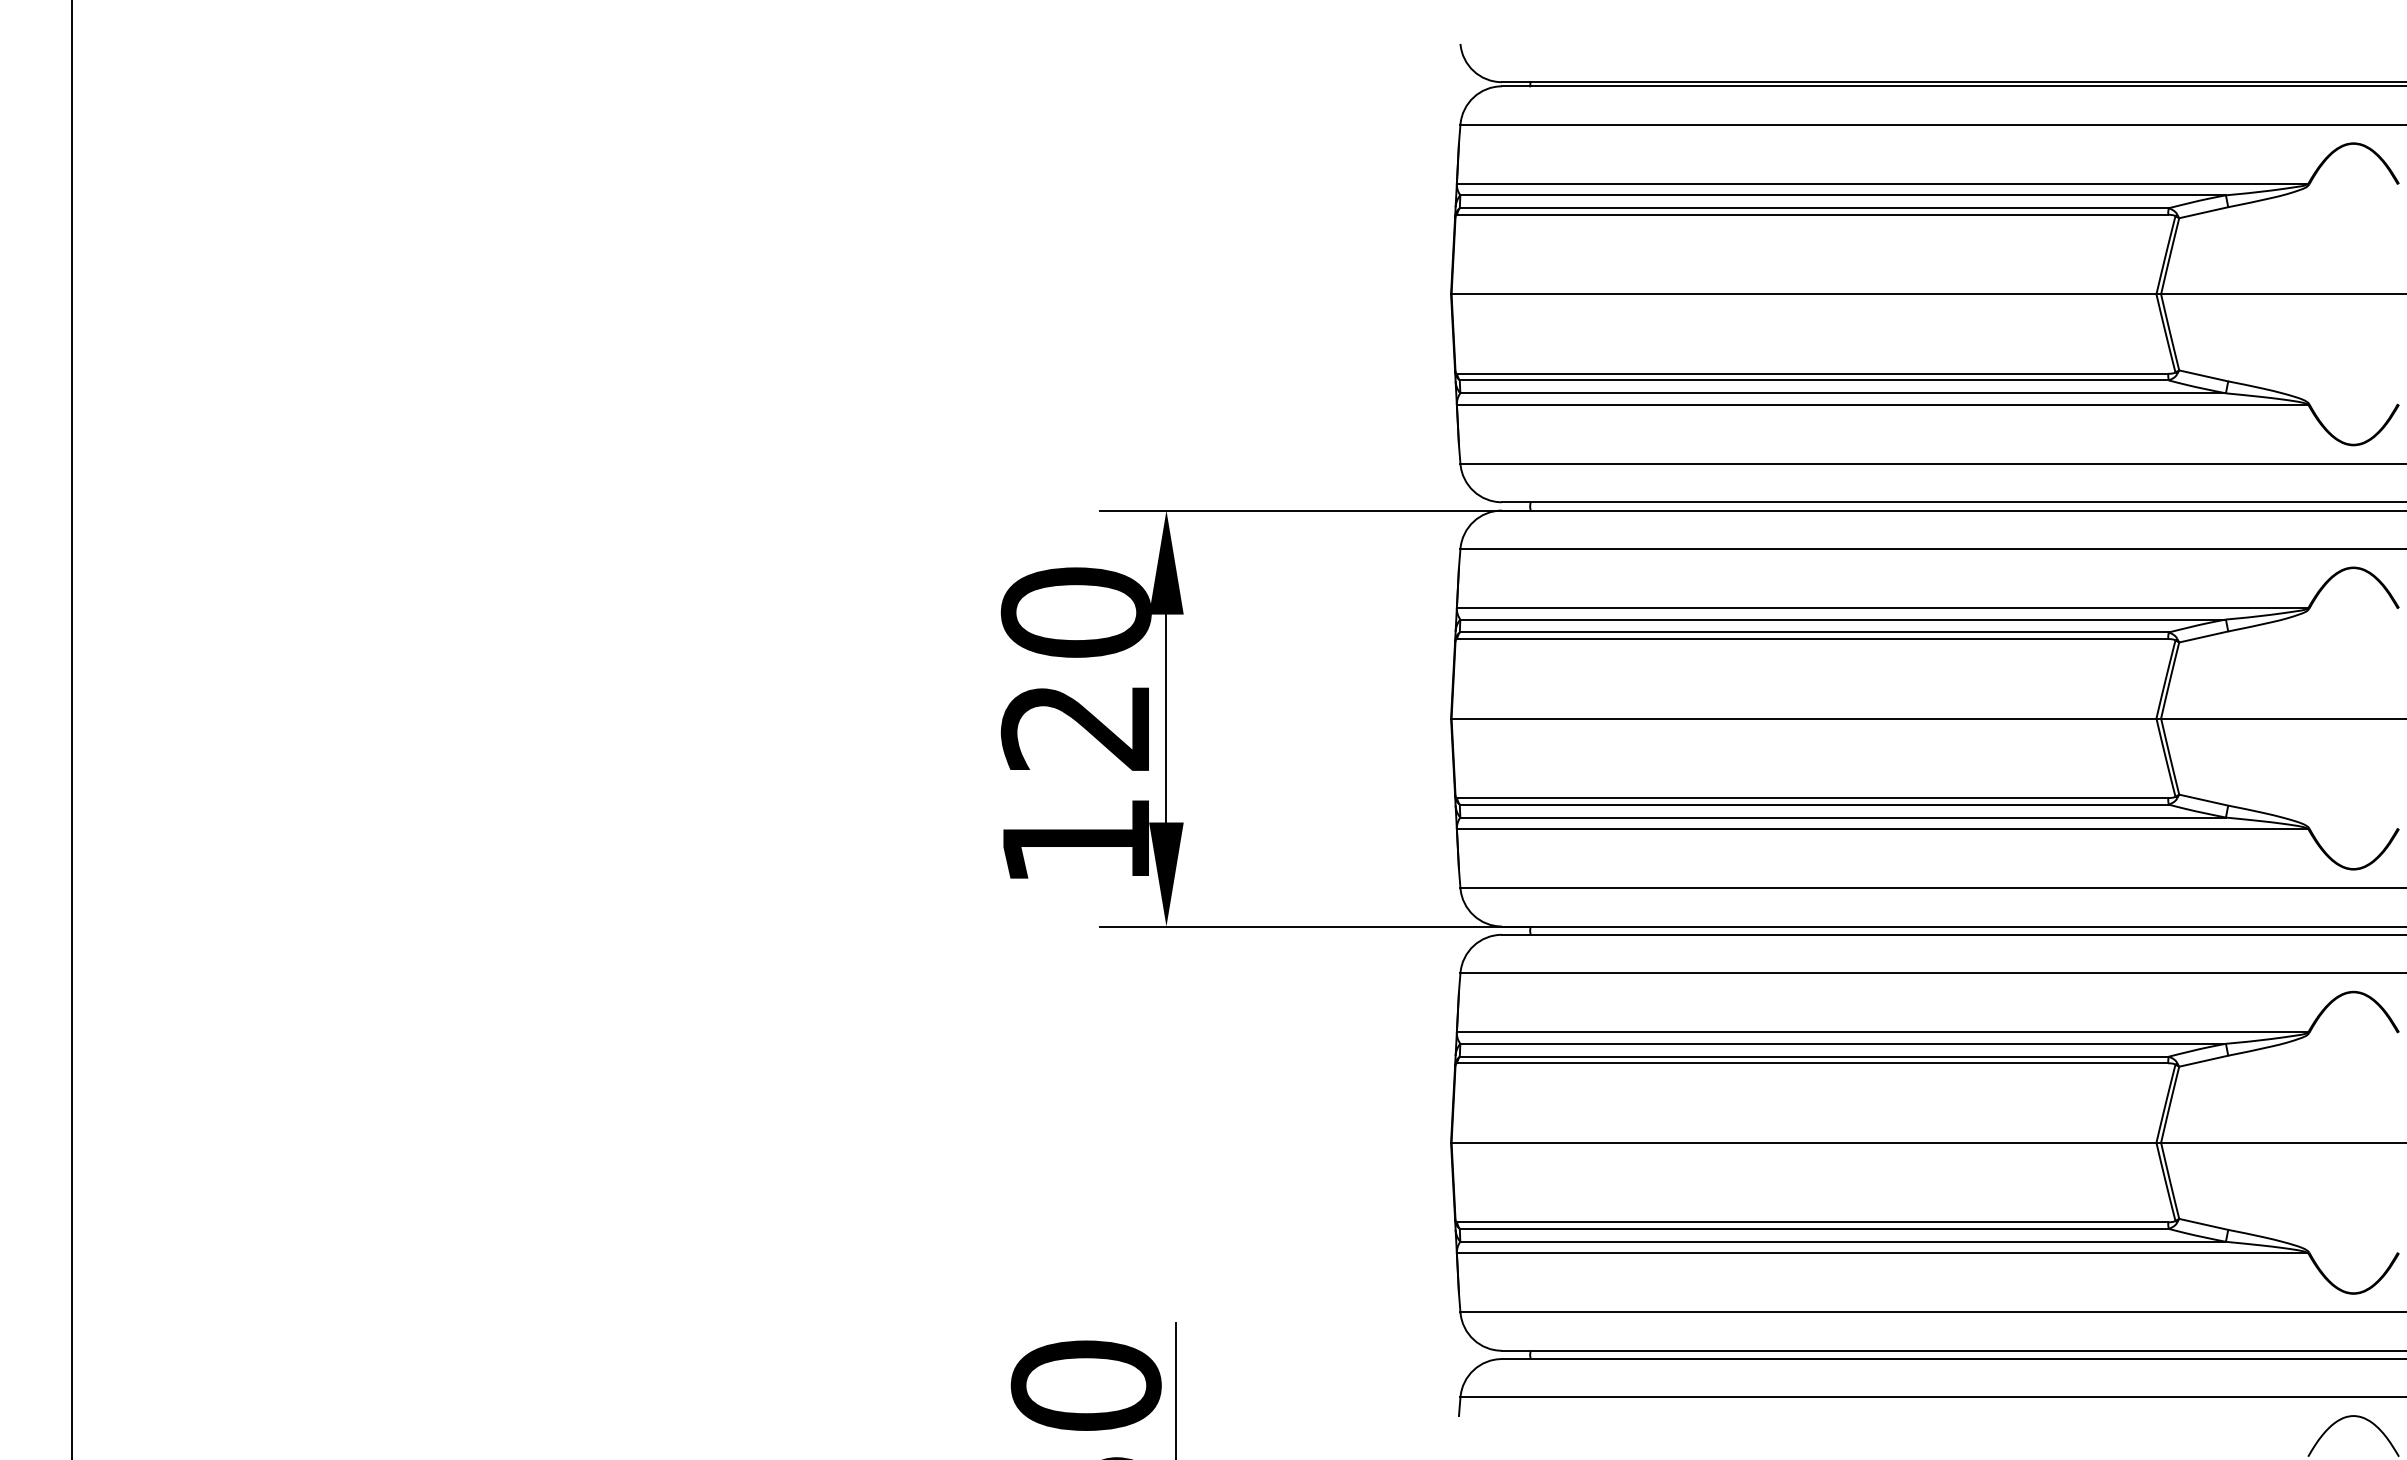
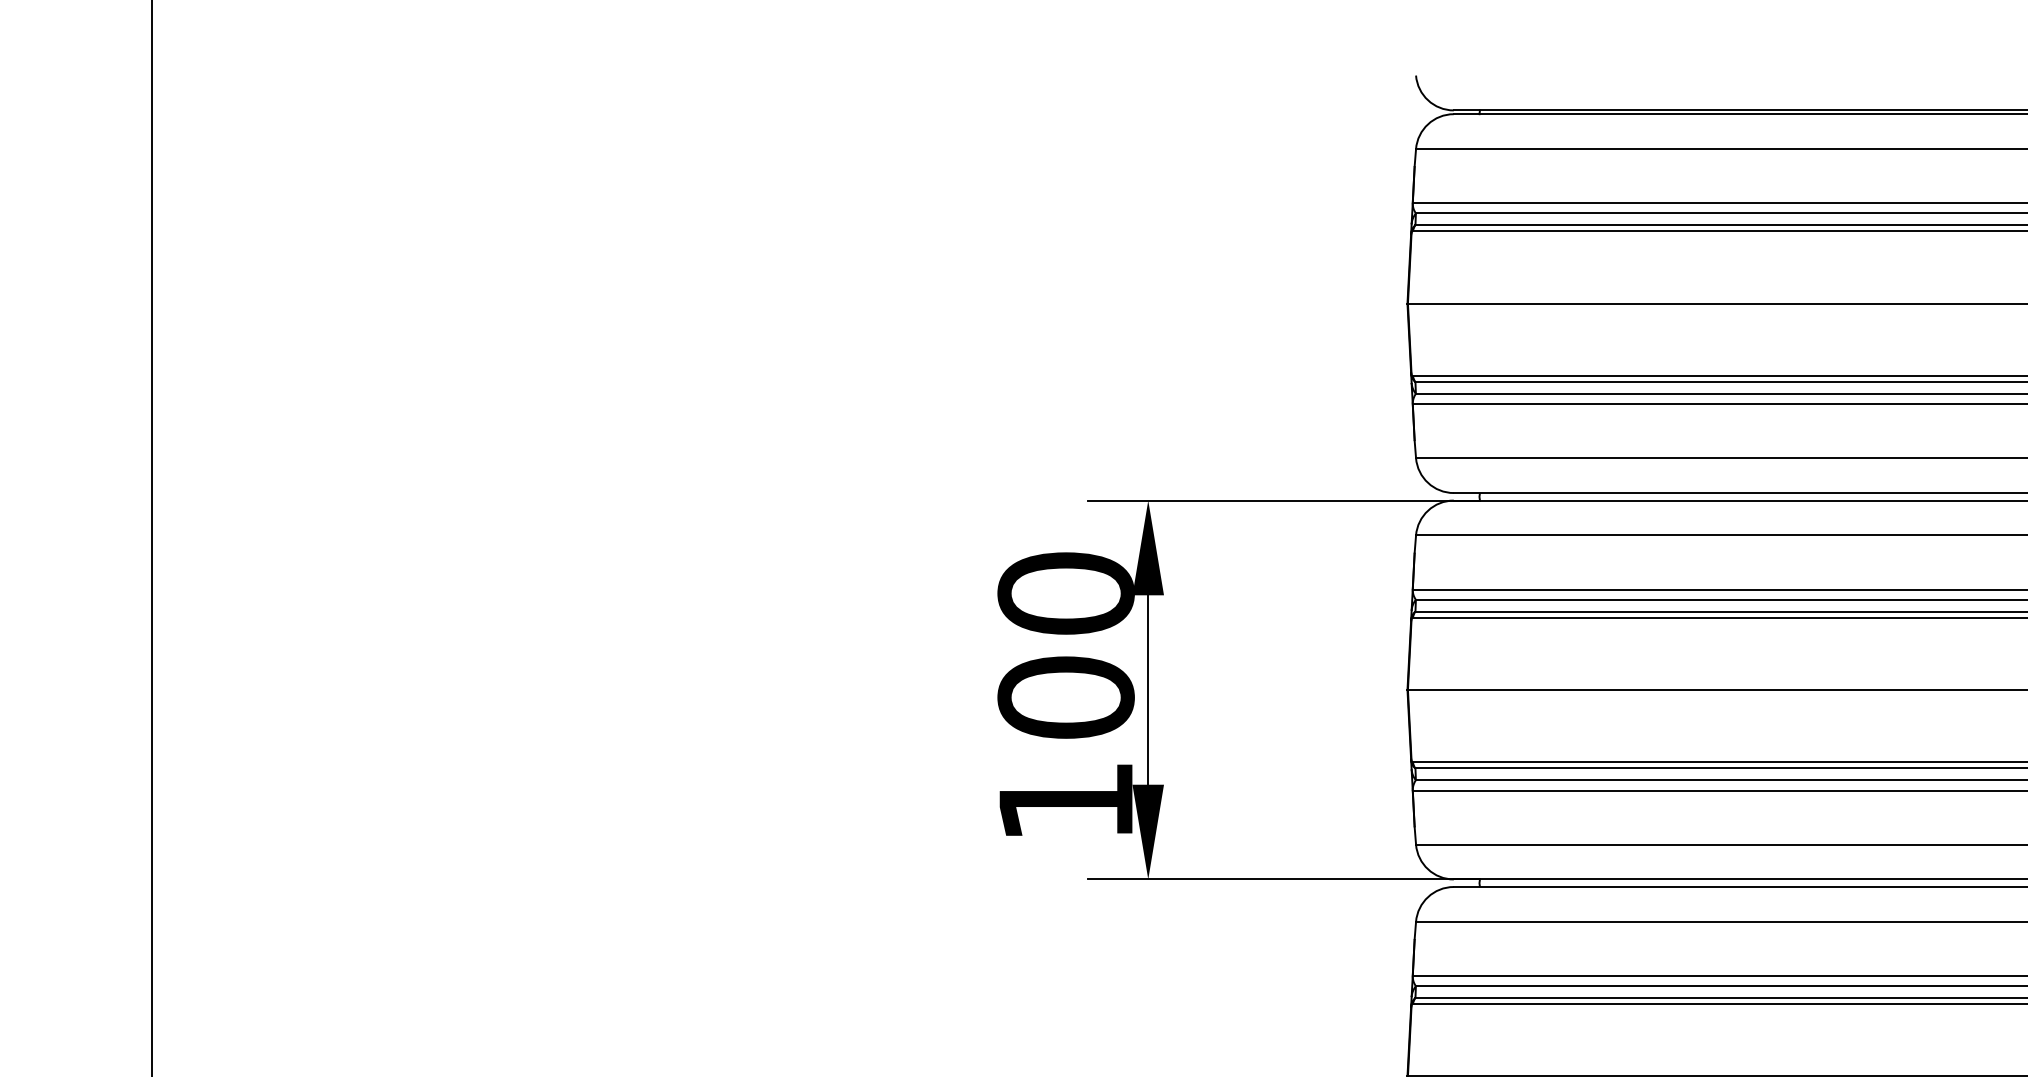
text: (1075, 726) -> (1065, 697), 120 -> 100

